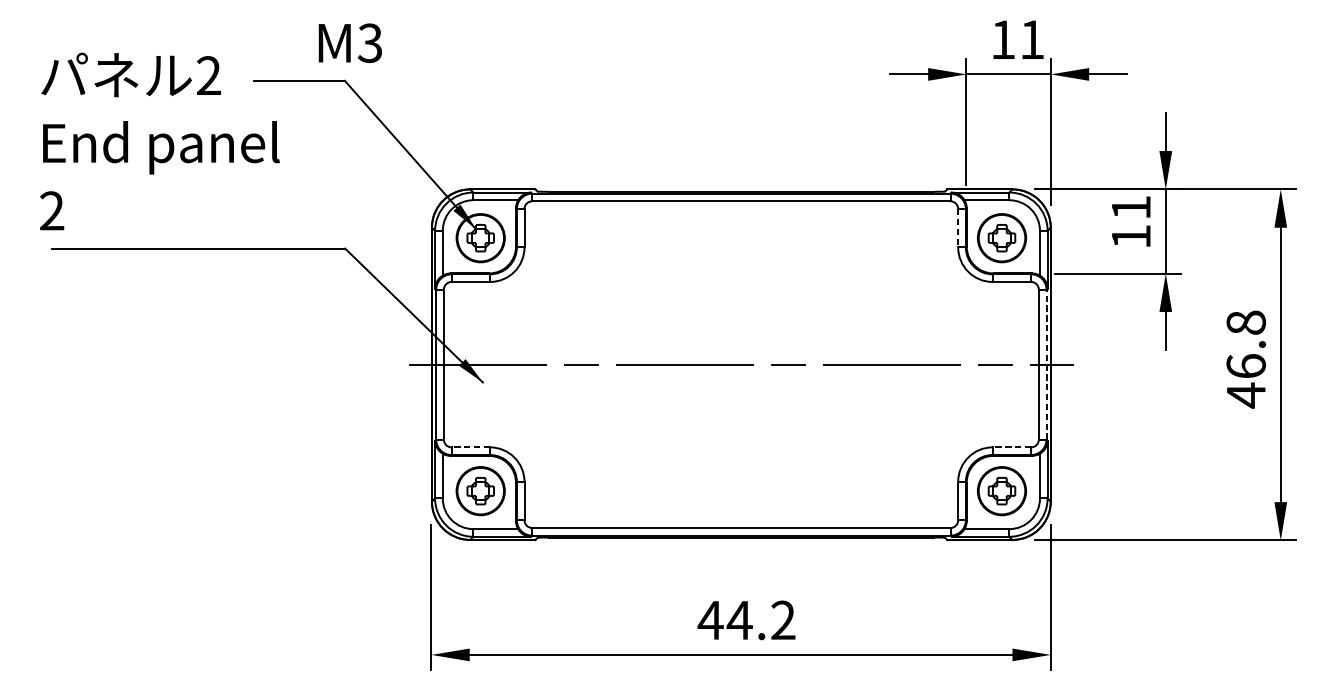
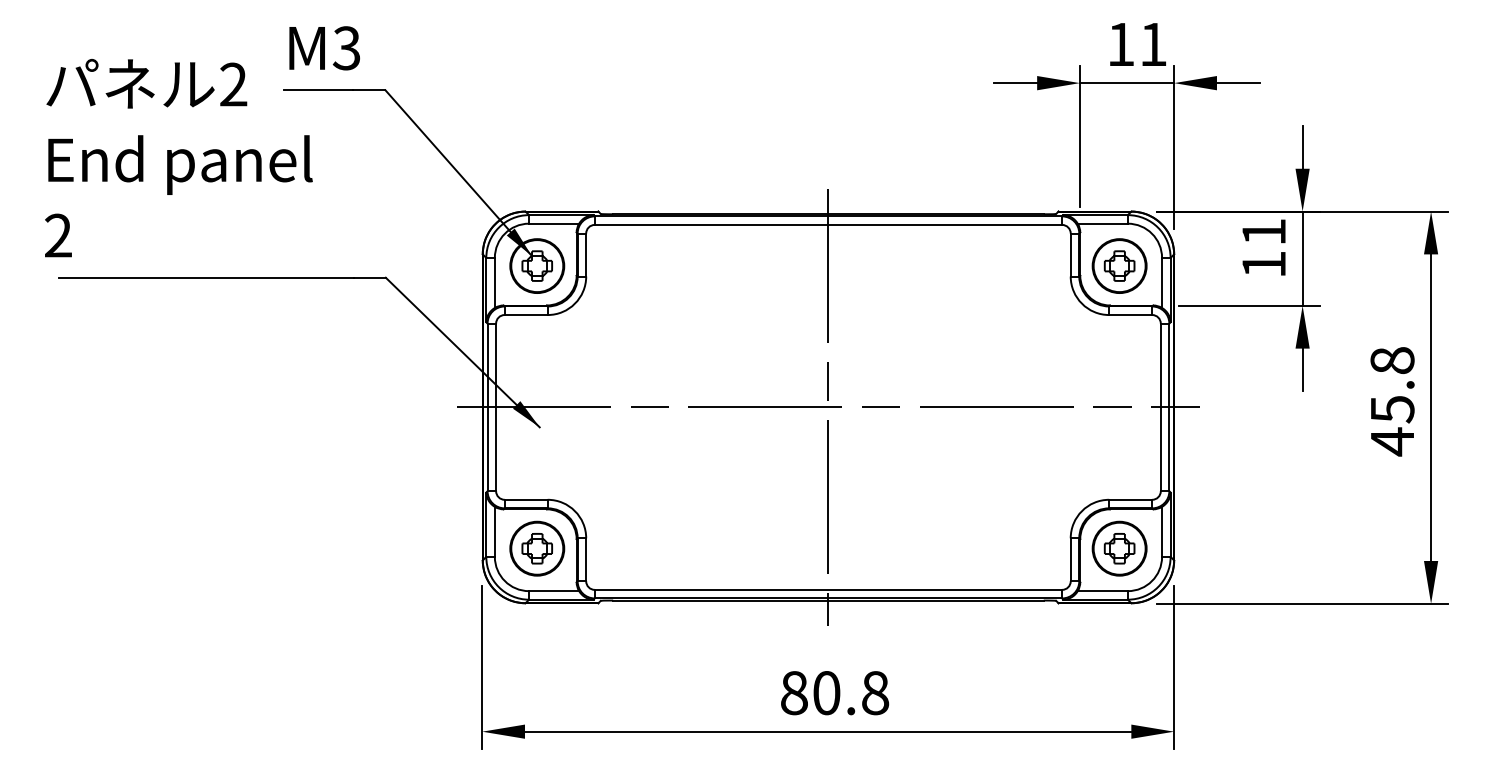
text: (350, 43) -> (324, 48), moved
line: (958, 228) -> (1070, 255), dashed -> solid
line: (741, 364) -> (828, 407), added
line: (1046, 364) -> (1169, 407), dashed -> solid
text: (1246, 366) -> (1392, 409), 46.8 -> 45.8
line: (471, 447) -> (526, 499), dashed -> solid
line: (1011, 447) -> (1130, 499), dashed -> solid
text: (746, 620) -> (834, 693), 44.2 -> 80.8

